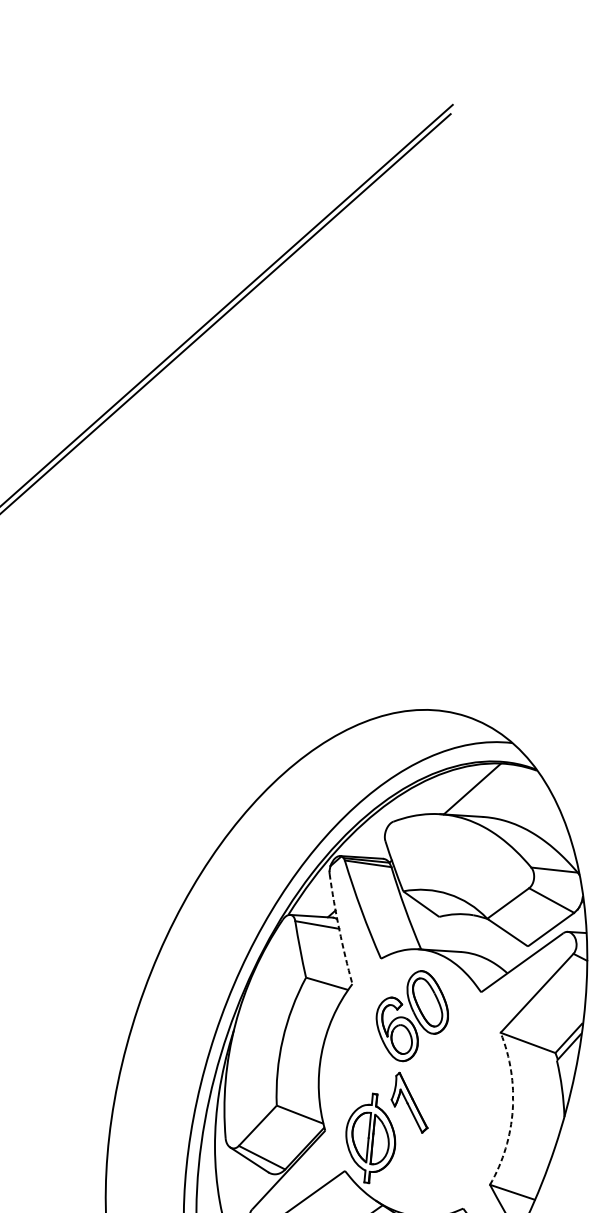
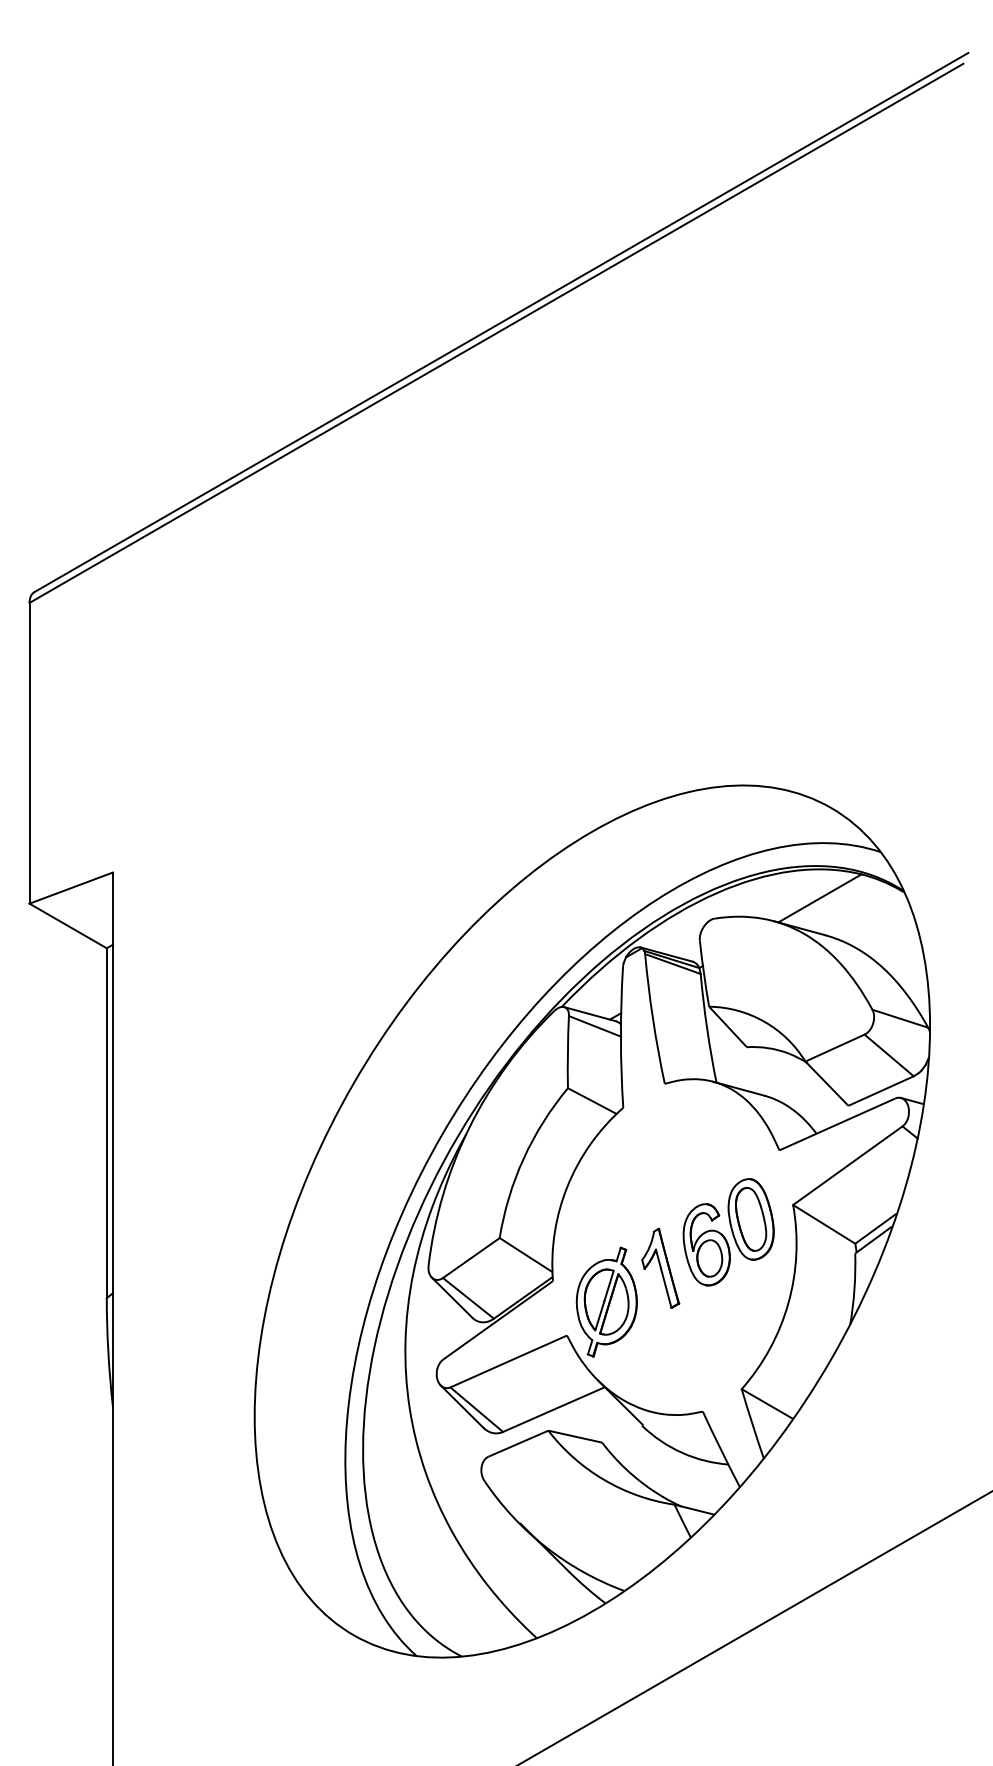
arc: (338, 929) -> (620, 1037), dashed -> solid
part: (412, 1016) -> (728, 1232), moved
arc: (512, 1109) -> (788, 1302), dashed -> solid

